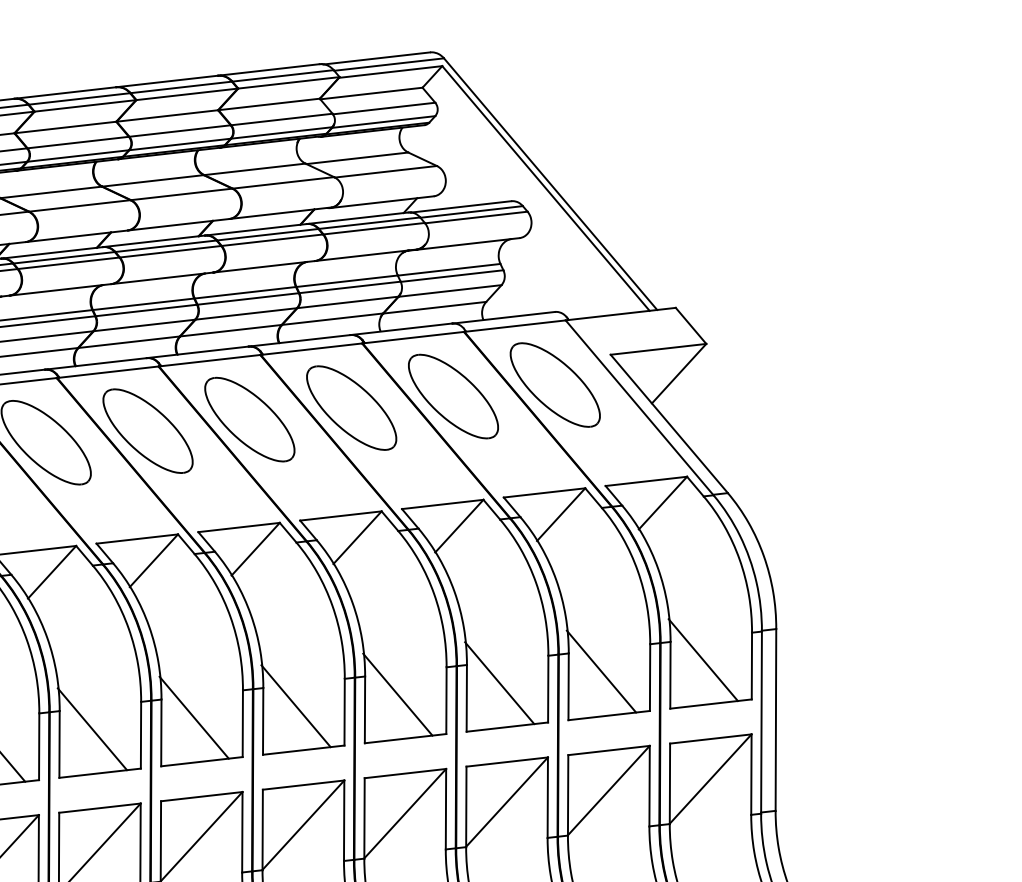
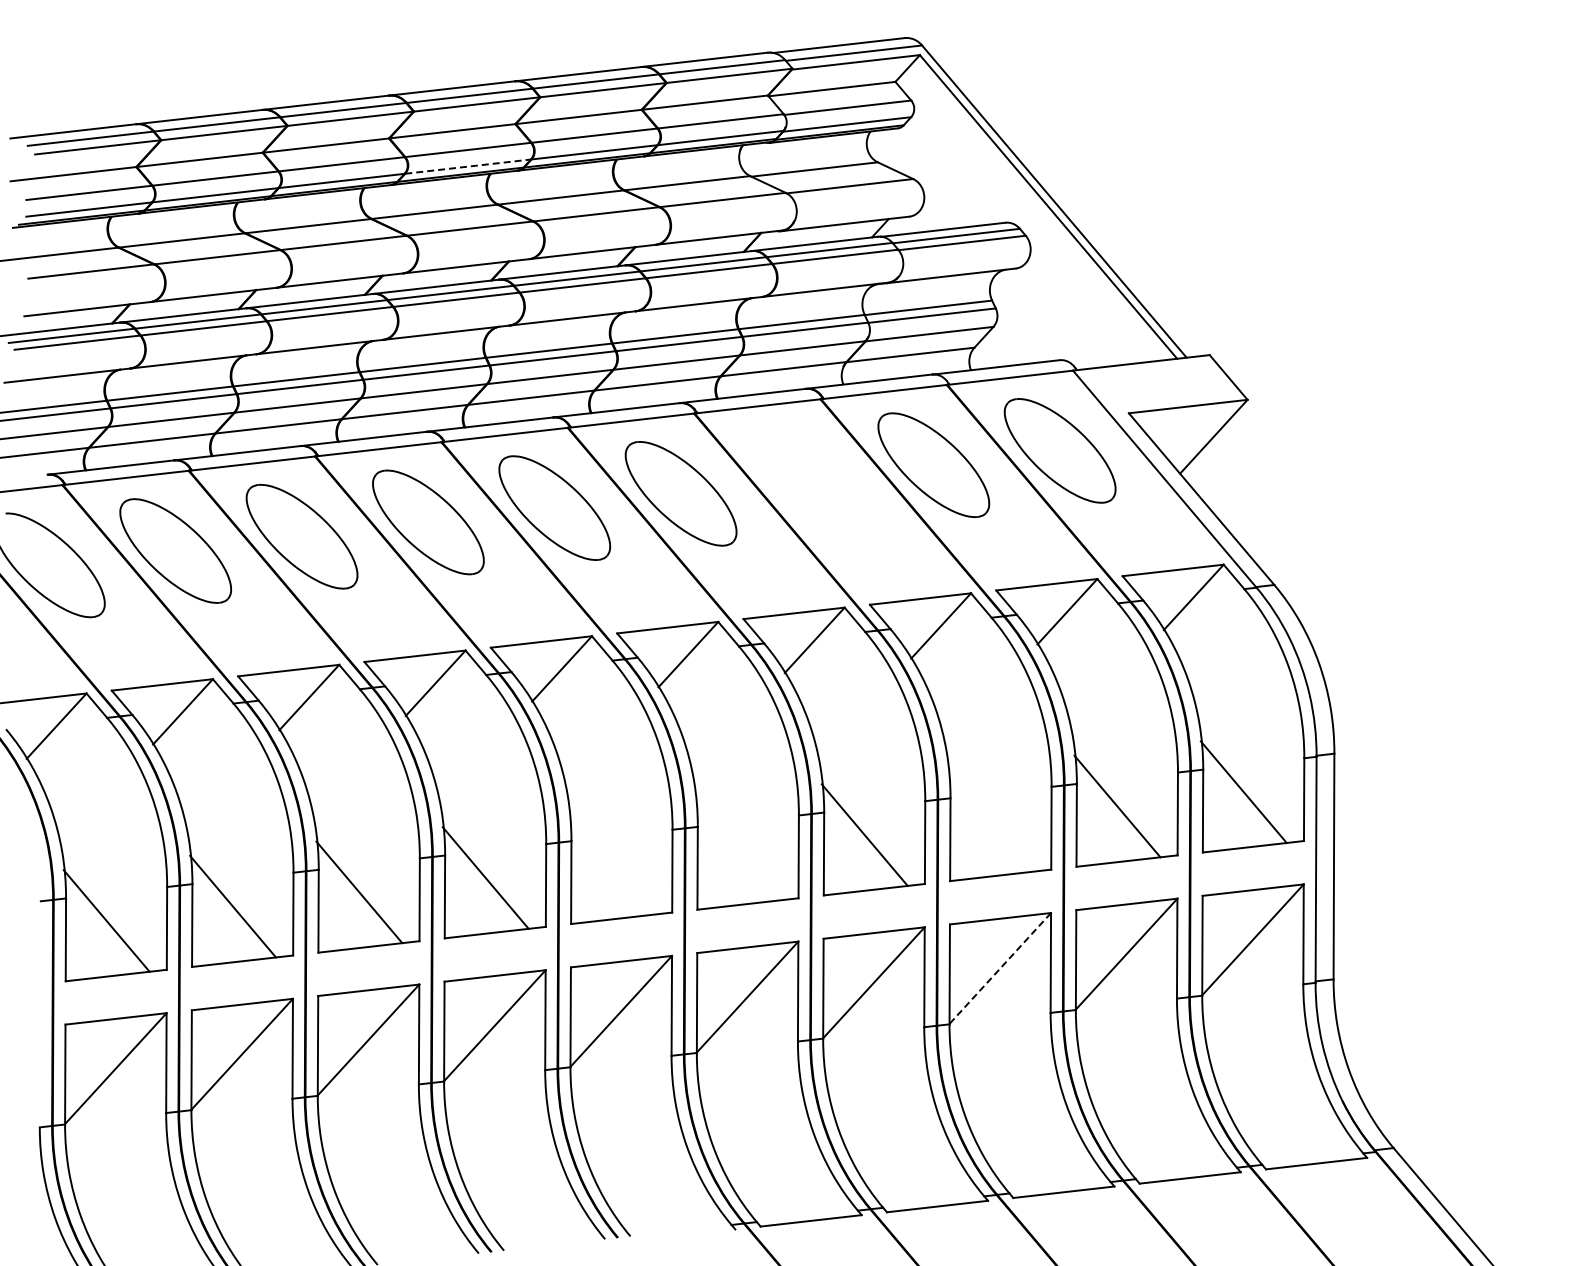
line: (78, 155) -> (468, 166), solid -> dashed
part: (351, 408) -> (807, 479), removed
line: (499, 682) -> (991, 820), removed
line: (296, 706) -> (738, 849), removed
line: (194, 717) -> (612, 863), removed
line: (506, 802) -> (999, 968), solid -> dashed

